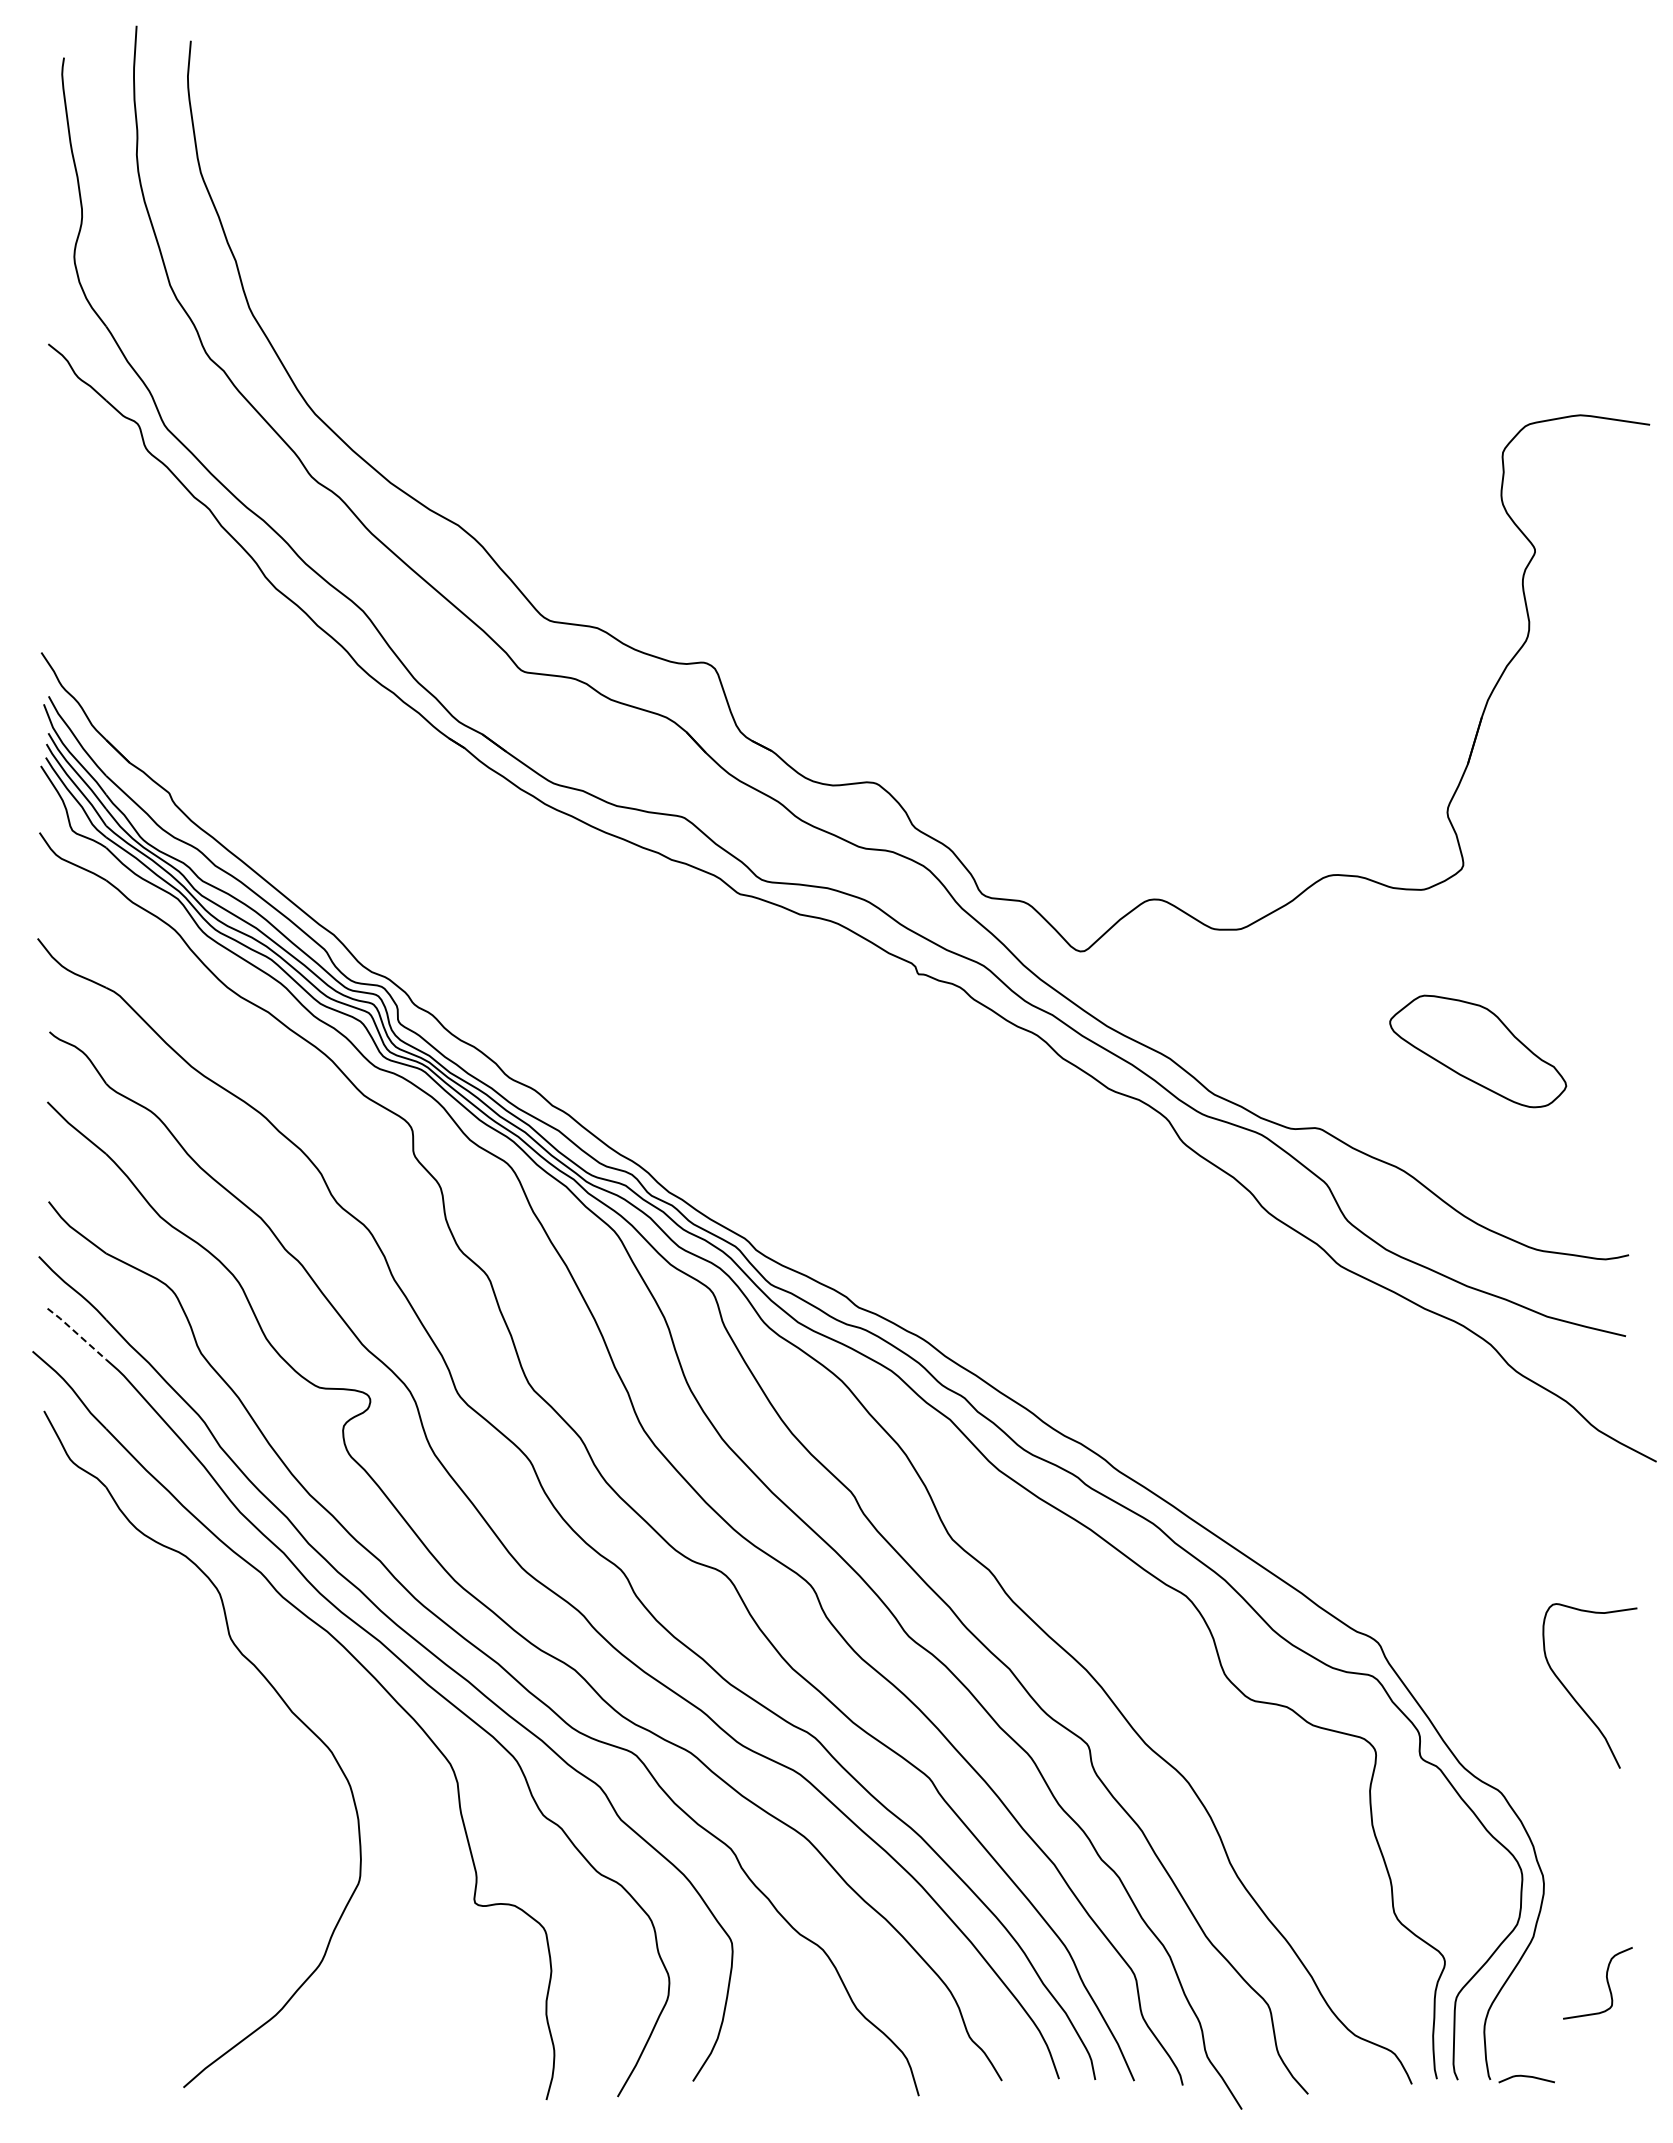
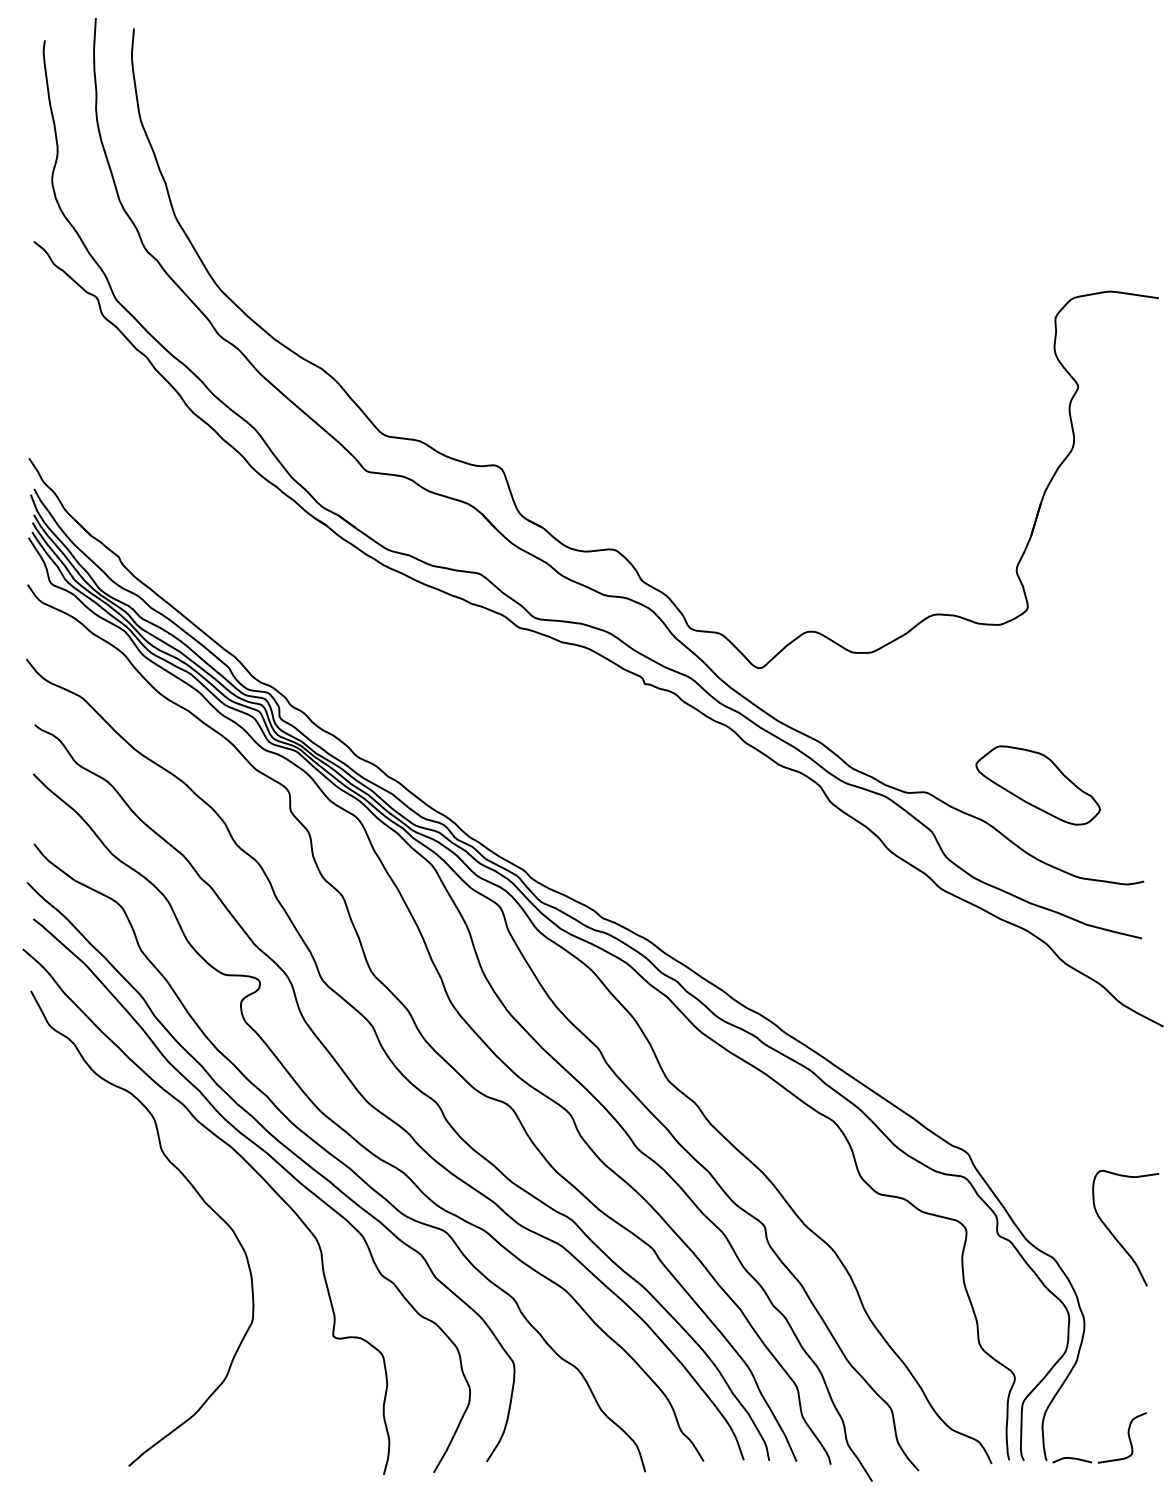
part: (1478, 1051) -> (1038, 785), moved
line: (77, 1333) -> (54, 936), dashed -> solid
curve: (1574, 1697) -> (1115, 1236), moved
curve: (1606, 1981) -> (1128, 1436), moved

